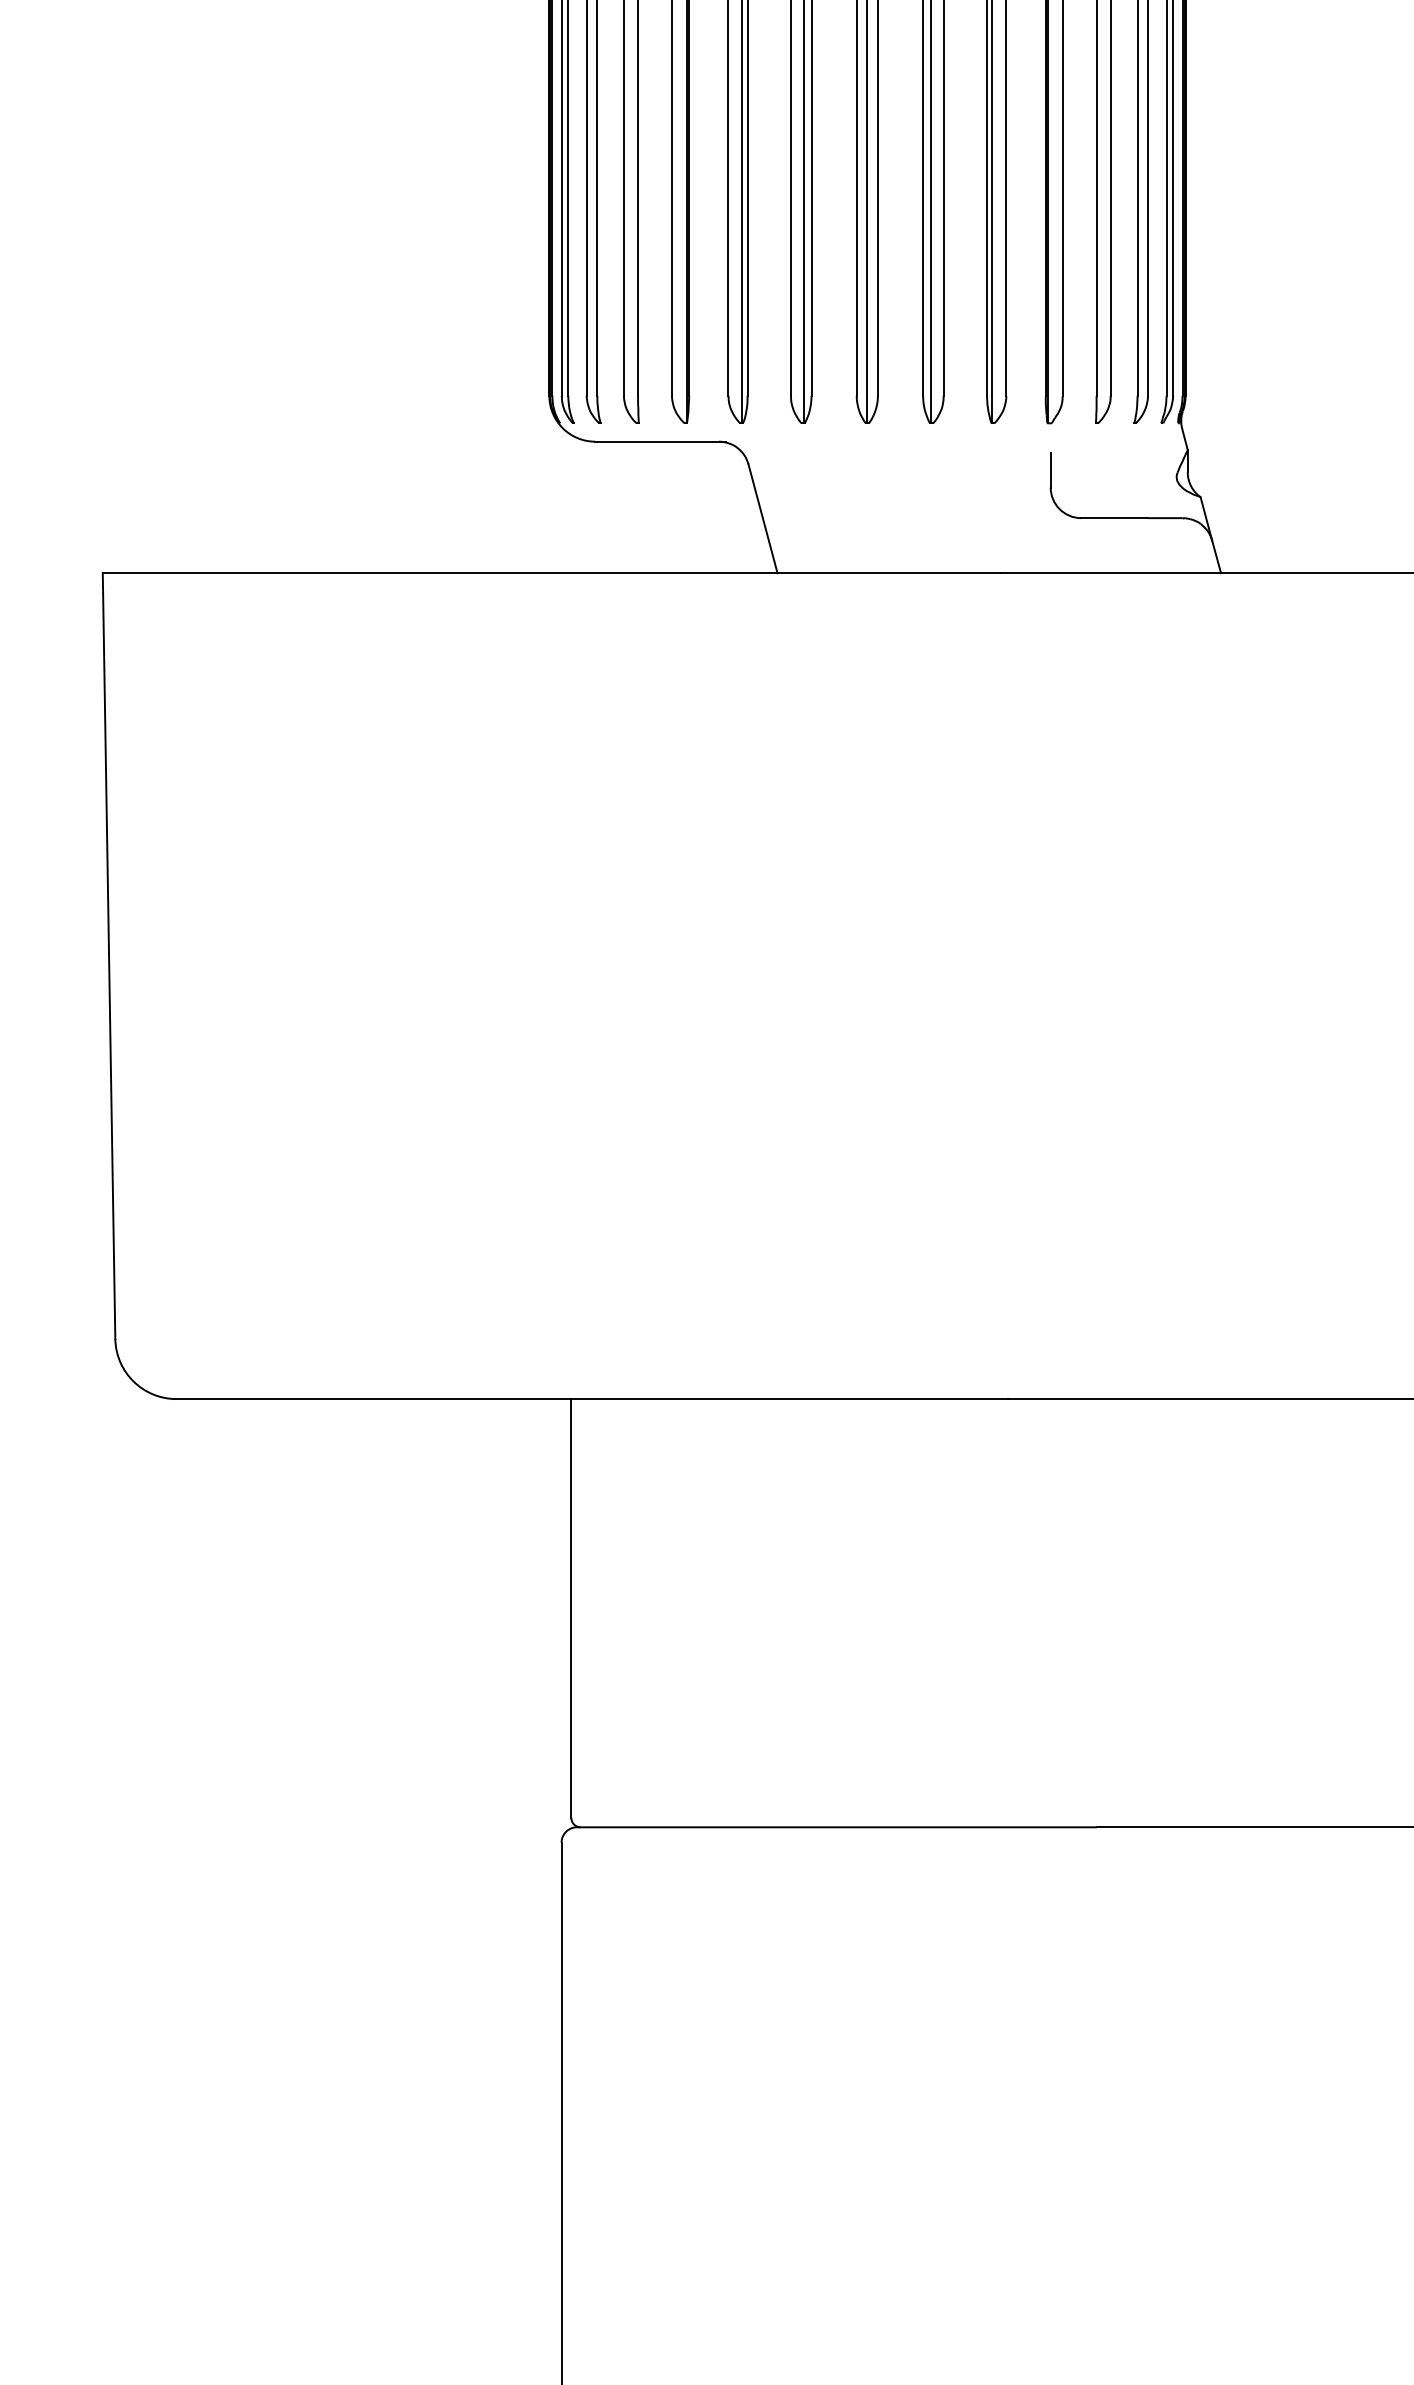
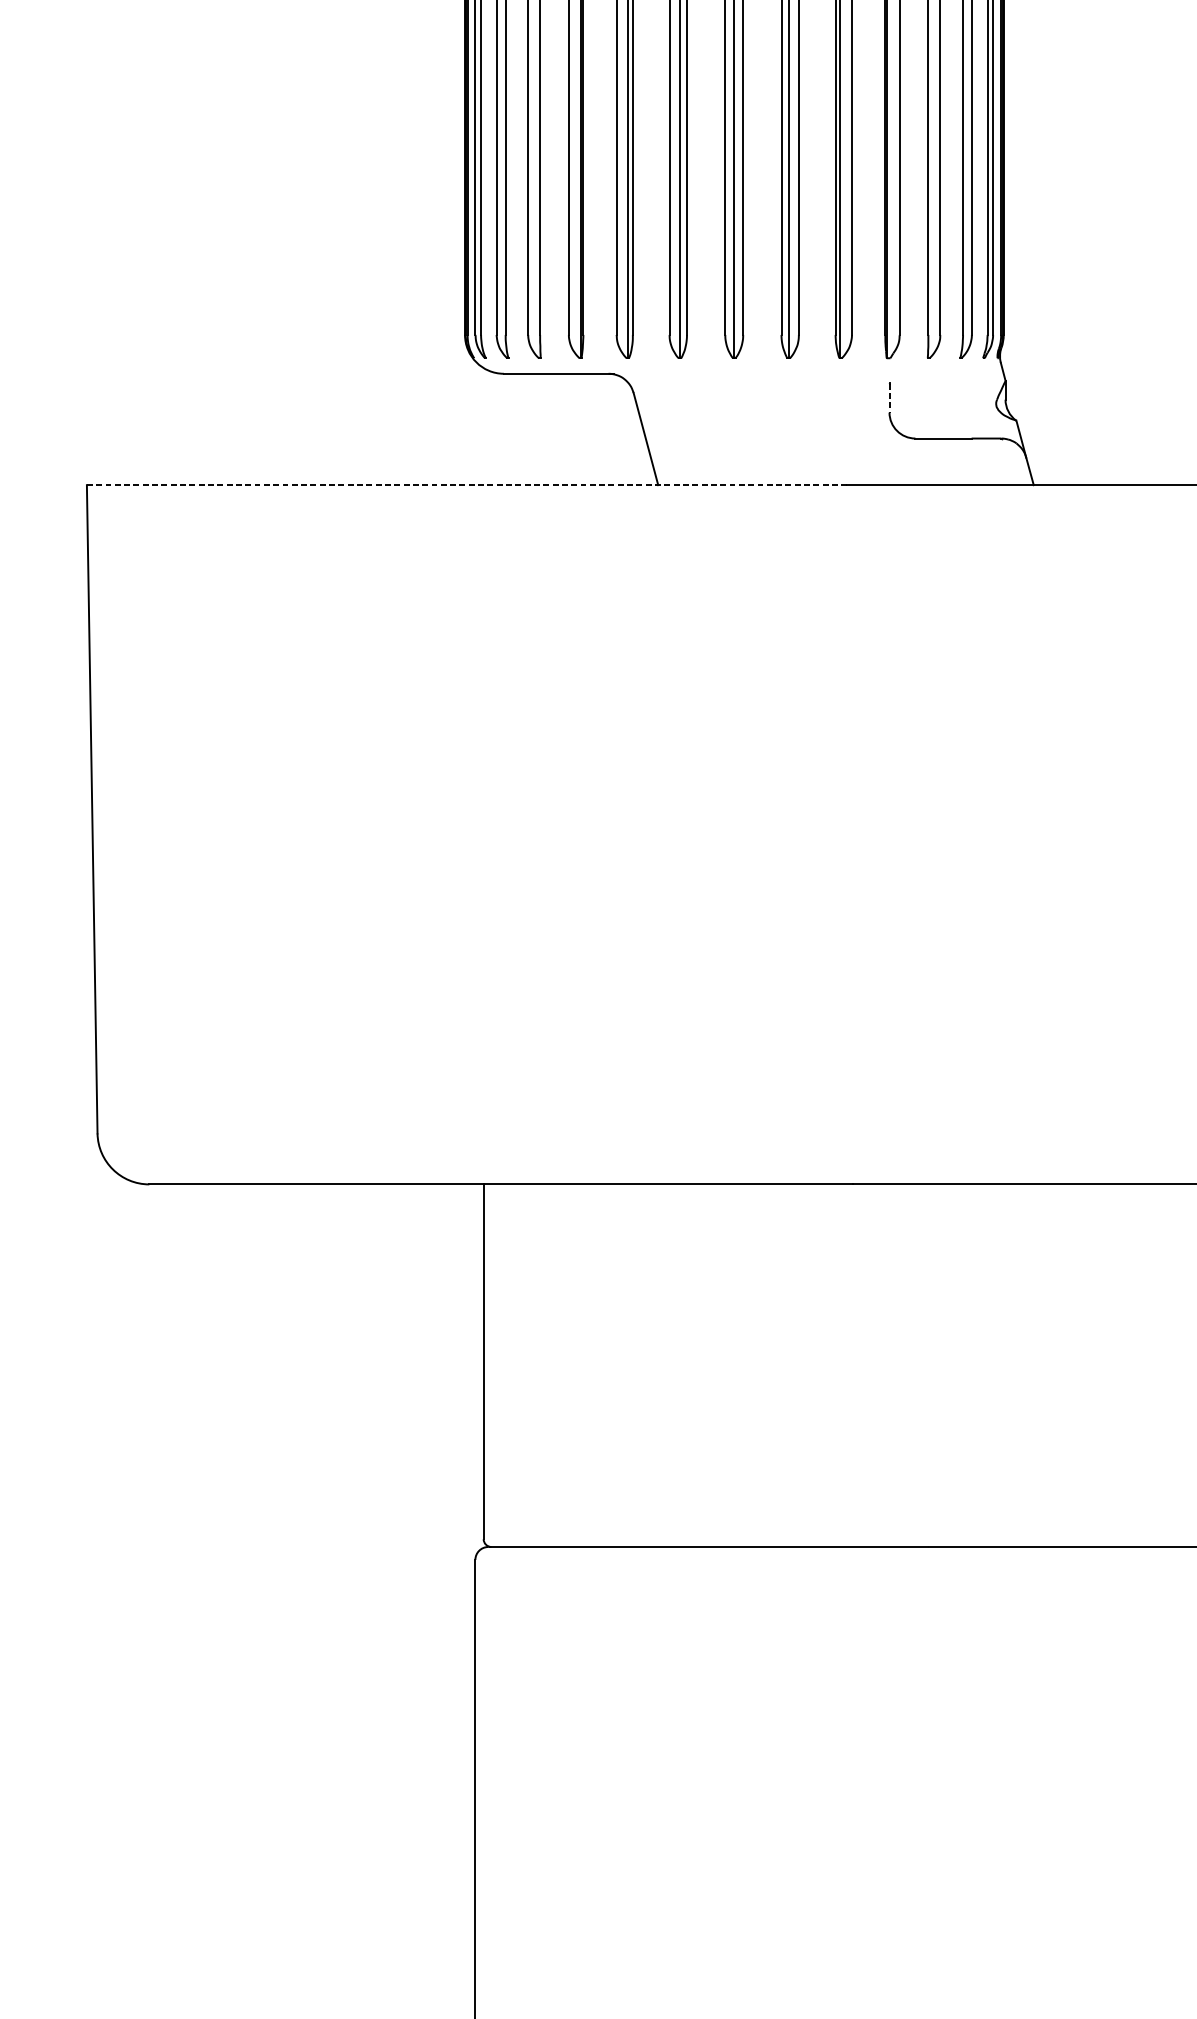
line: (1050, 470) -> (889, 398), solid -> dashed
line: (552, 573) -> (467, 485), solid -> dashed

